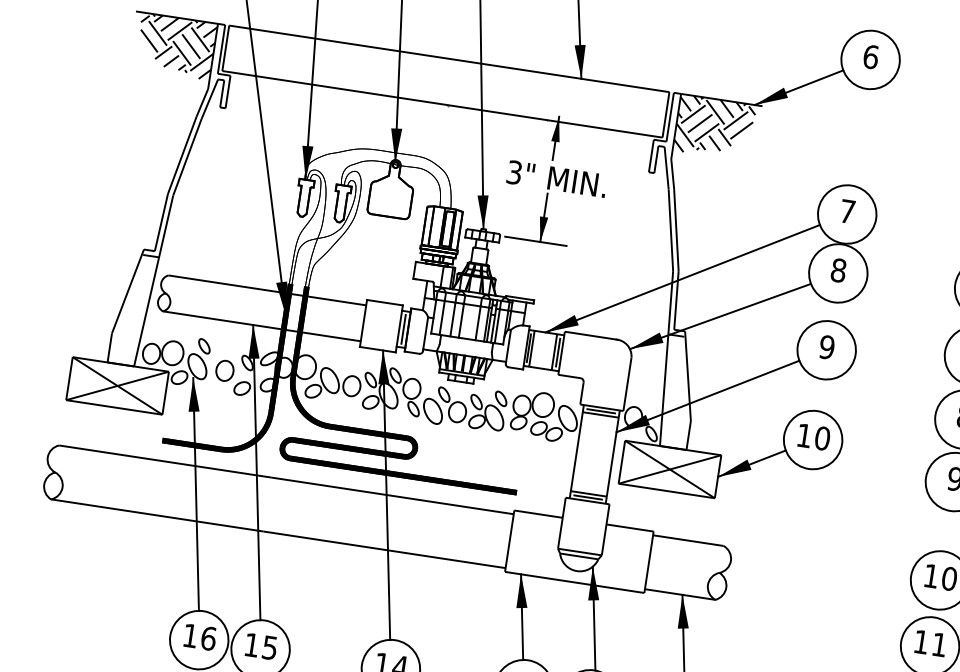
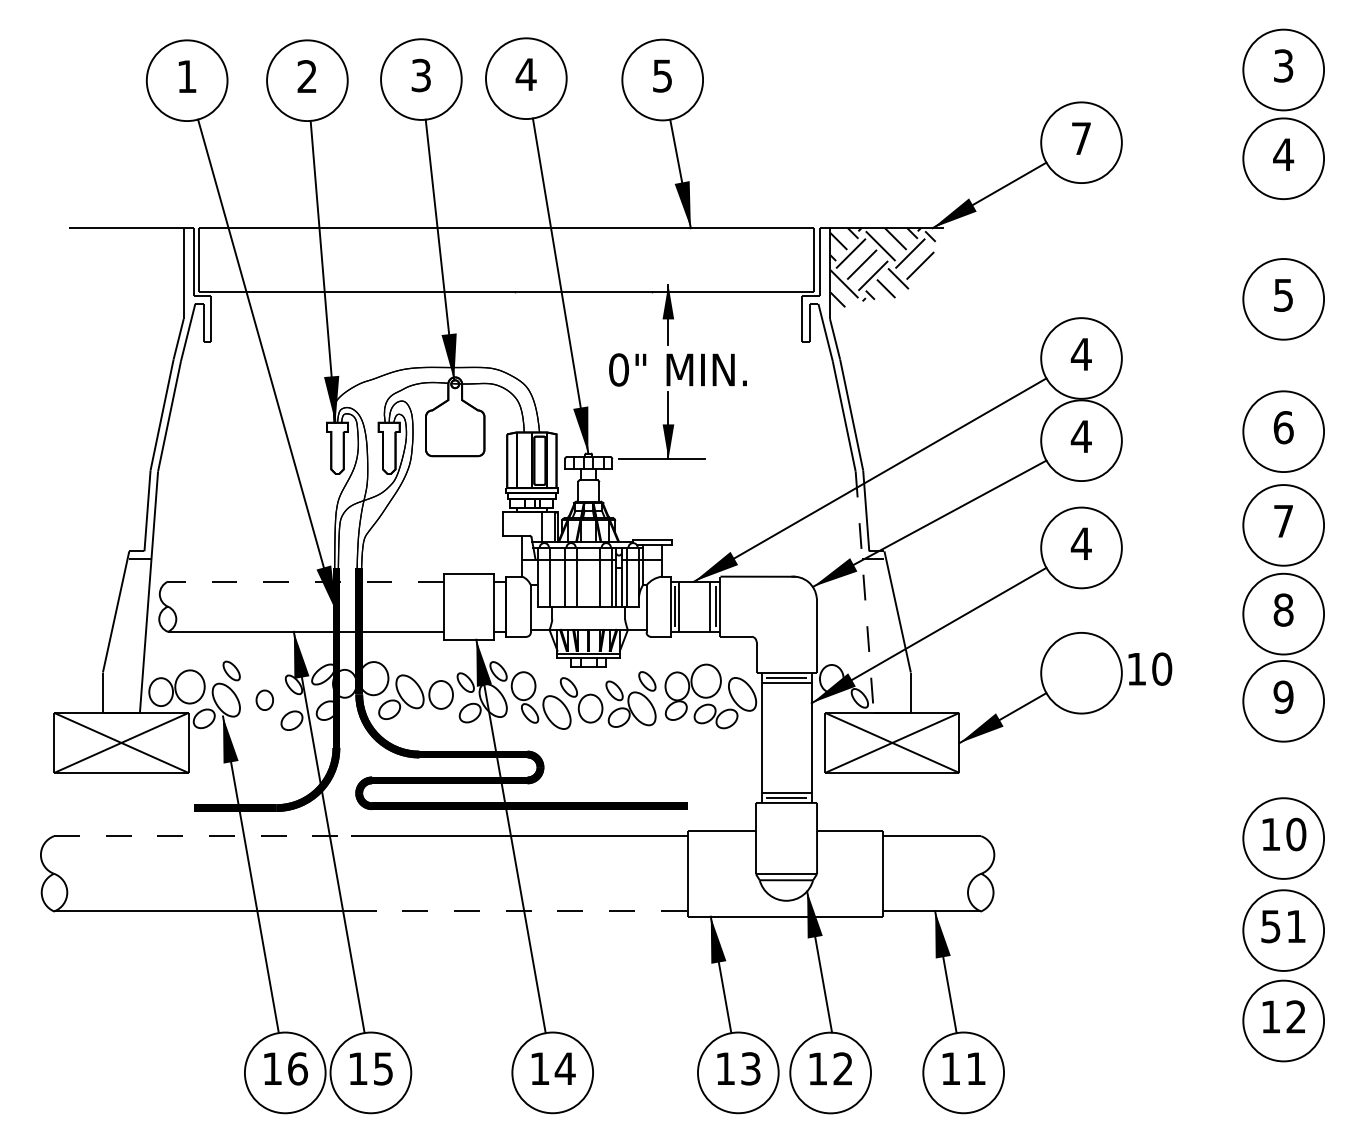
hatch: (175, 46) -> (130, 267), removed
text: (871, 56) -> (1081, 138), 6 -> 7
text: (514, 172) -> (618, 369), 3" -> 0"
text: (846, 211) -> (1080, 354), 7 -> 4
text: (838, 270) -> (1080, 436), 8 -> 4
line: (267, 290) -> (306, 581), solid -> dashed
line: (403, 329) -> (499, 606), removed
text: (826, 346) -> (1080, 543), 9 -> 4
line: (666, 358) -> (864, 592), solid -> dashed
part: (224, 371) -> (264, 700), size x0.7
text: (814, 436) -> (1150, 668), moved
line: (165, 461) -> (202, 836), solid -> dashed
line: (384, 549) -> (519, 911), solid -> dashed
text: (921, 642) -> (1270, 926), 11 -> 51

